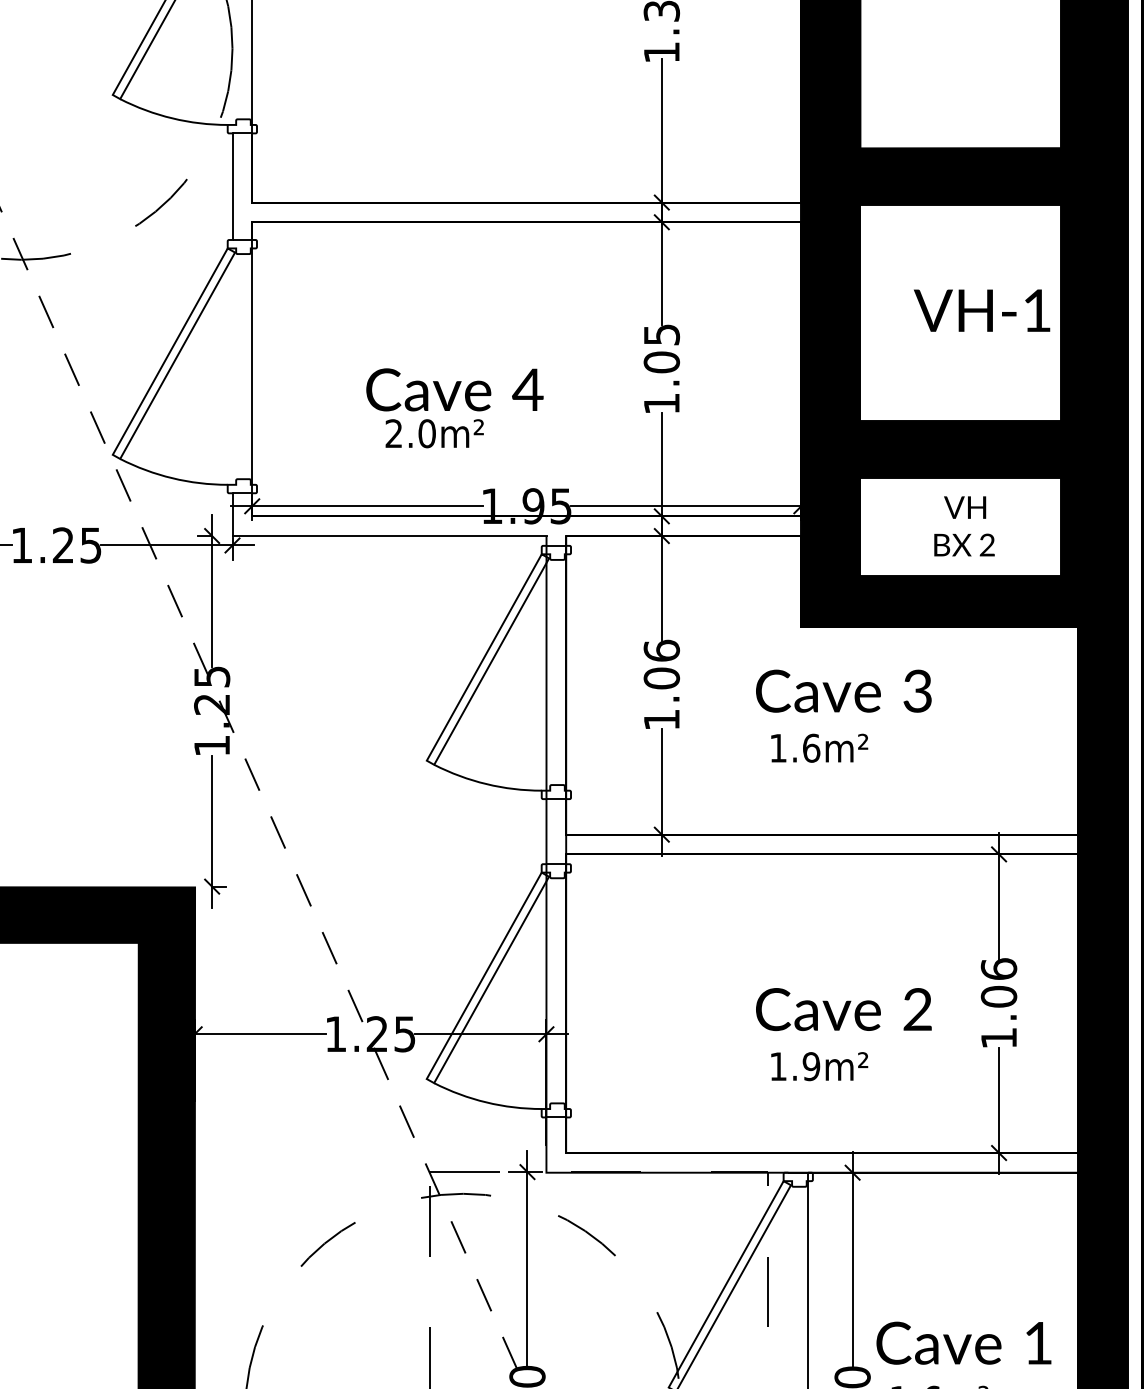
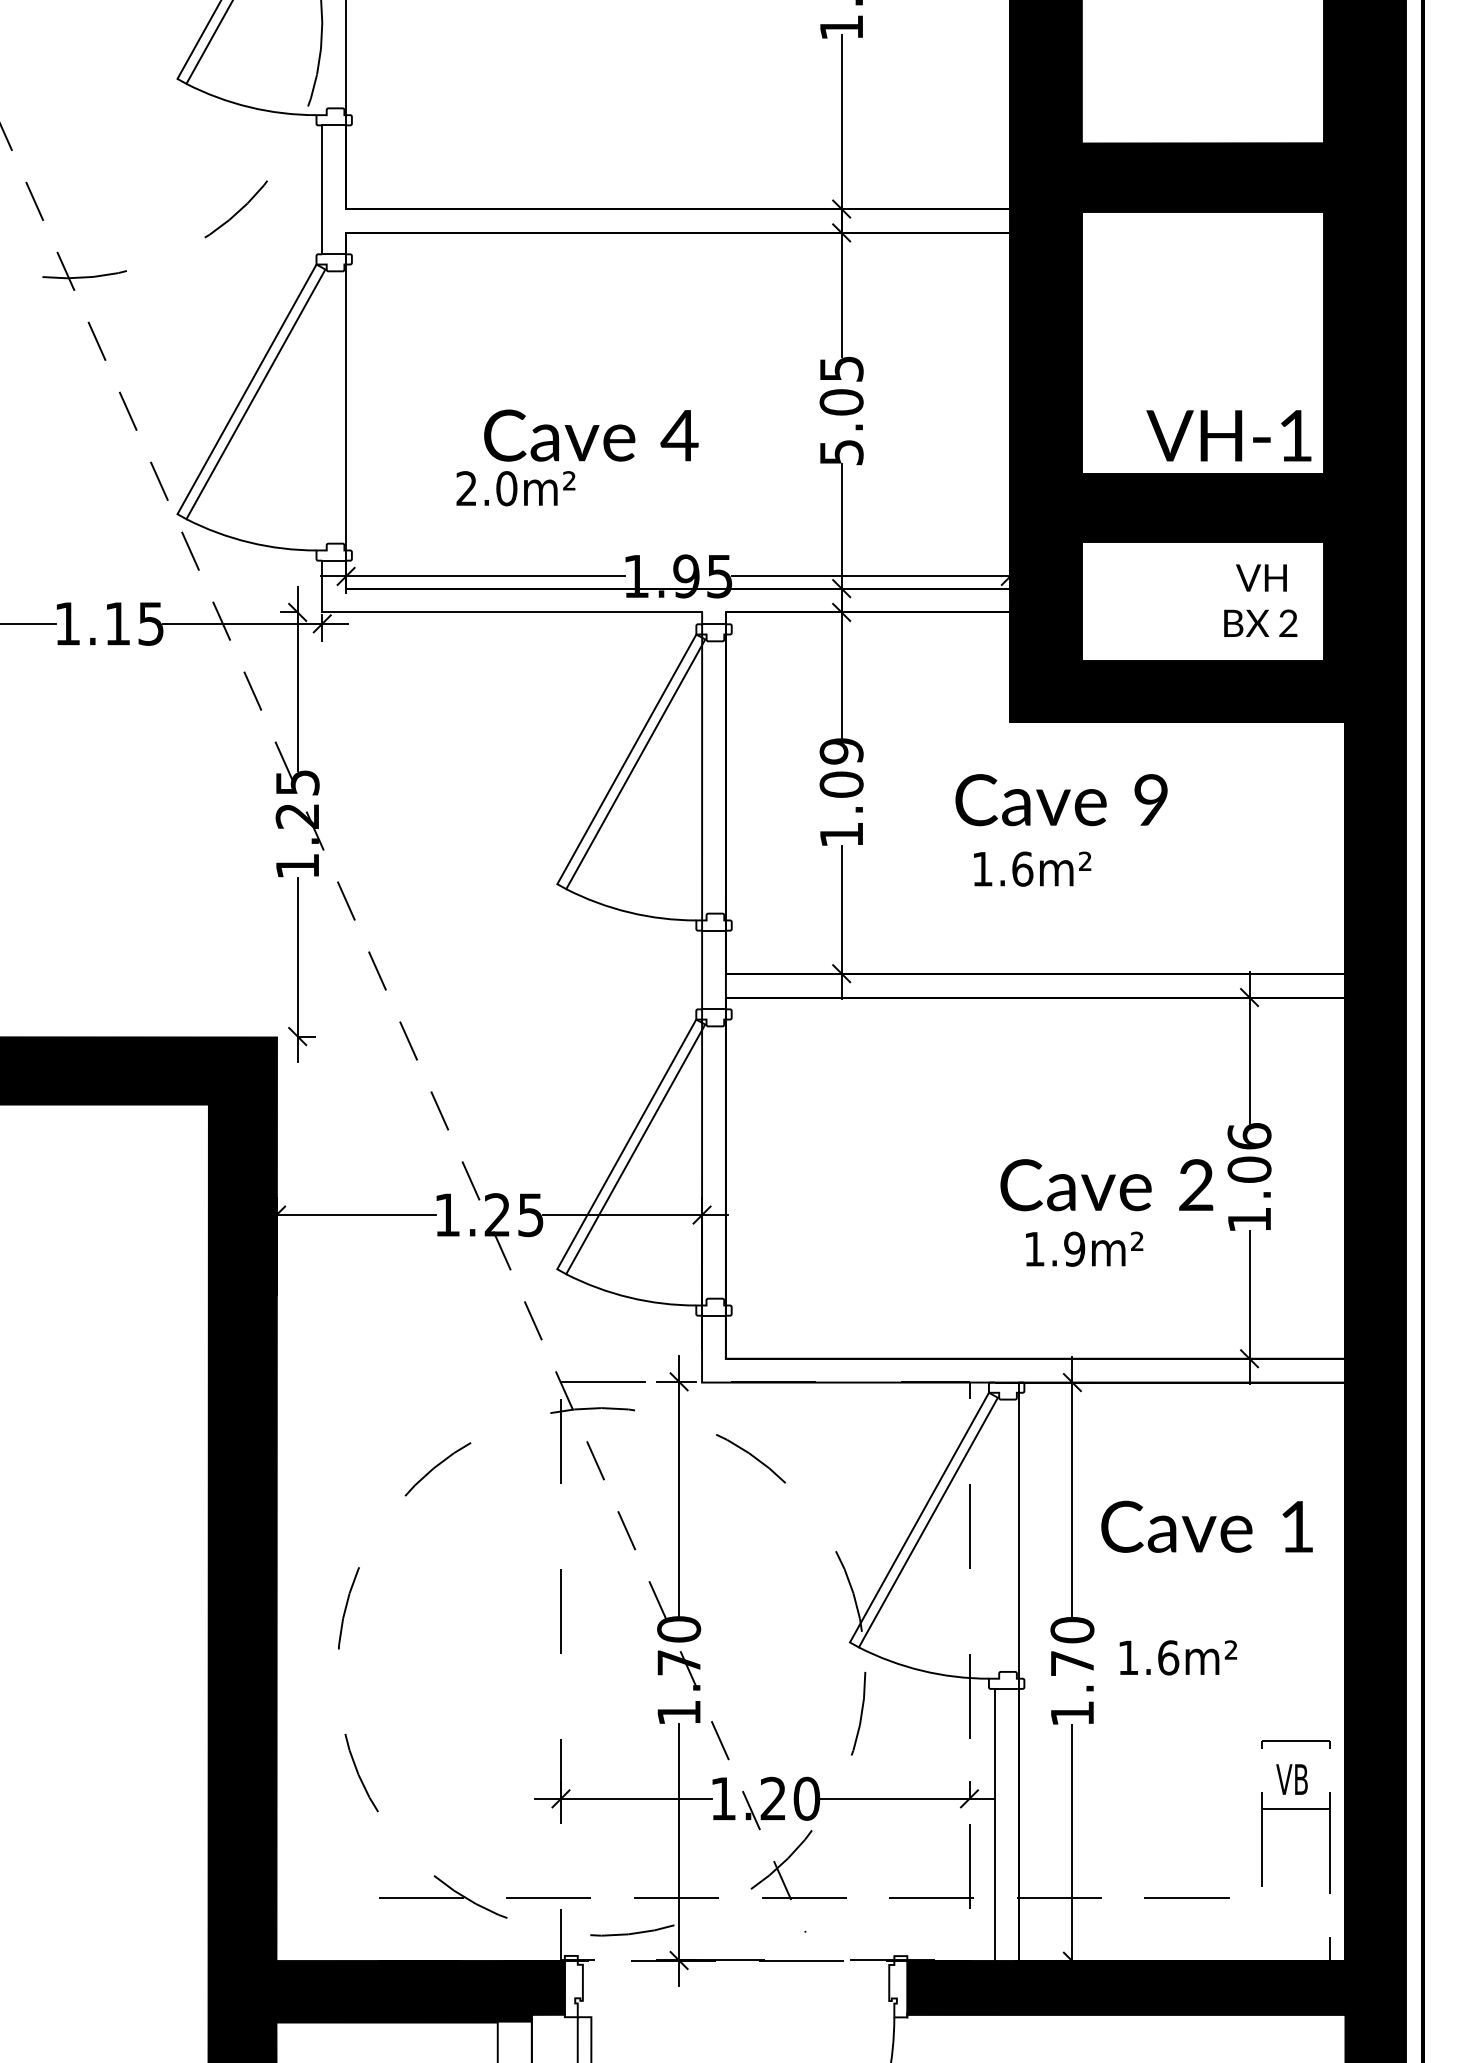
text: (981, 310) -> (1228, 435), moved
text: (661, 403) -> (841, 452), 1.05 -> 5.05
text: (434, 433) -> (515, 488), moved
text: (964, 526) -> (1260, 600), moved
text: (63, 545) -> (117, 623), 1.25 -> 1.15
text: (661, 651) -> (841, 751), 1.06 -> 1.09
text: (918, 691) -> (1151, 800), 3 -> 9
text: (843, 1009) -> (1106, 1185), moved
text: (819, 1066) -> (1084, 1248), moved
text: (963, 1342) -> (1206, 1526), moved

